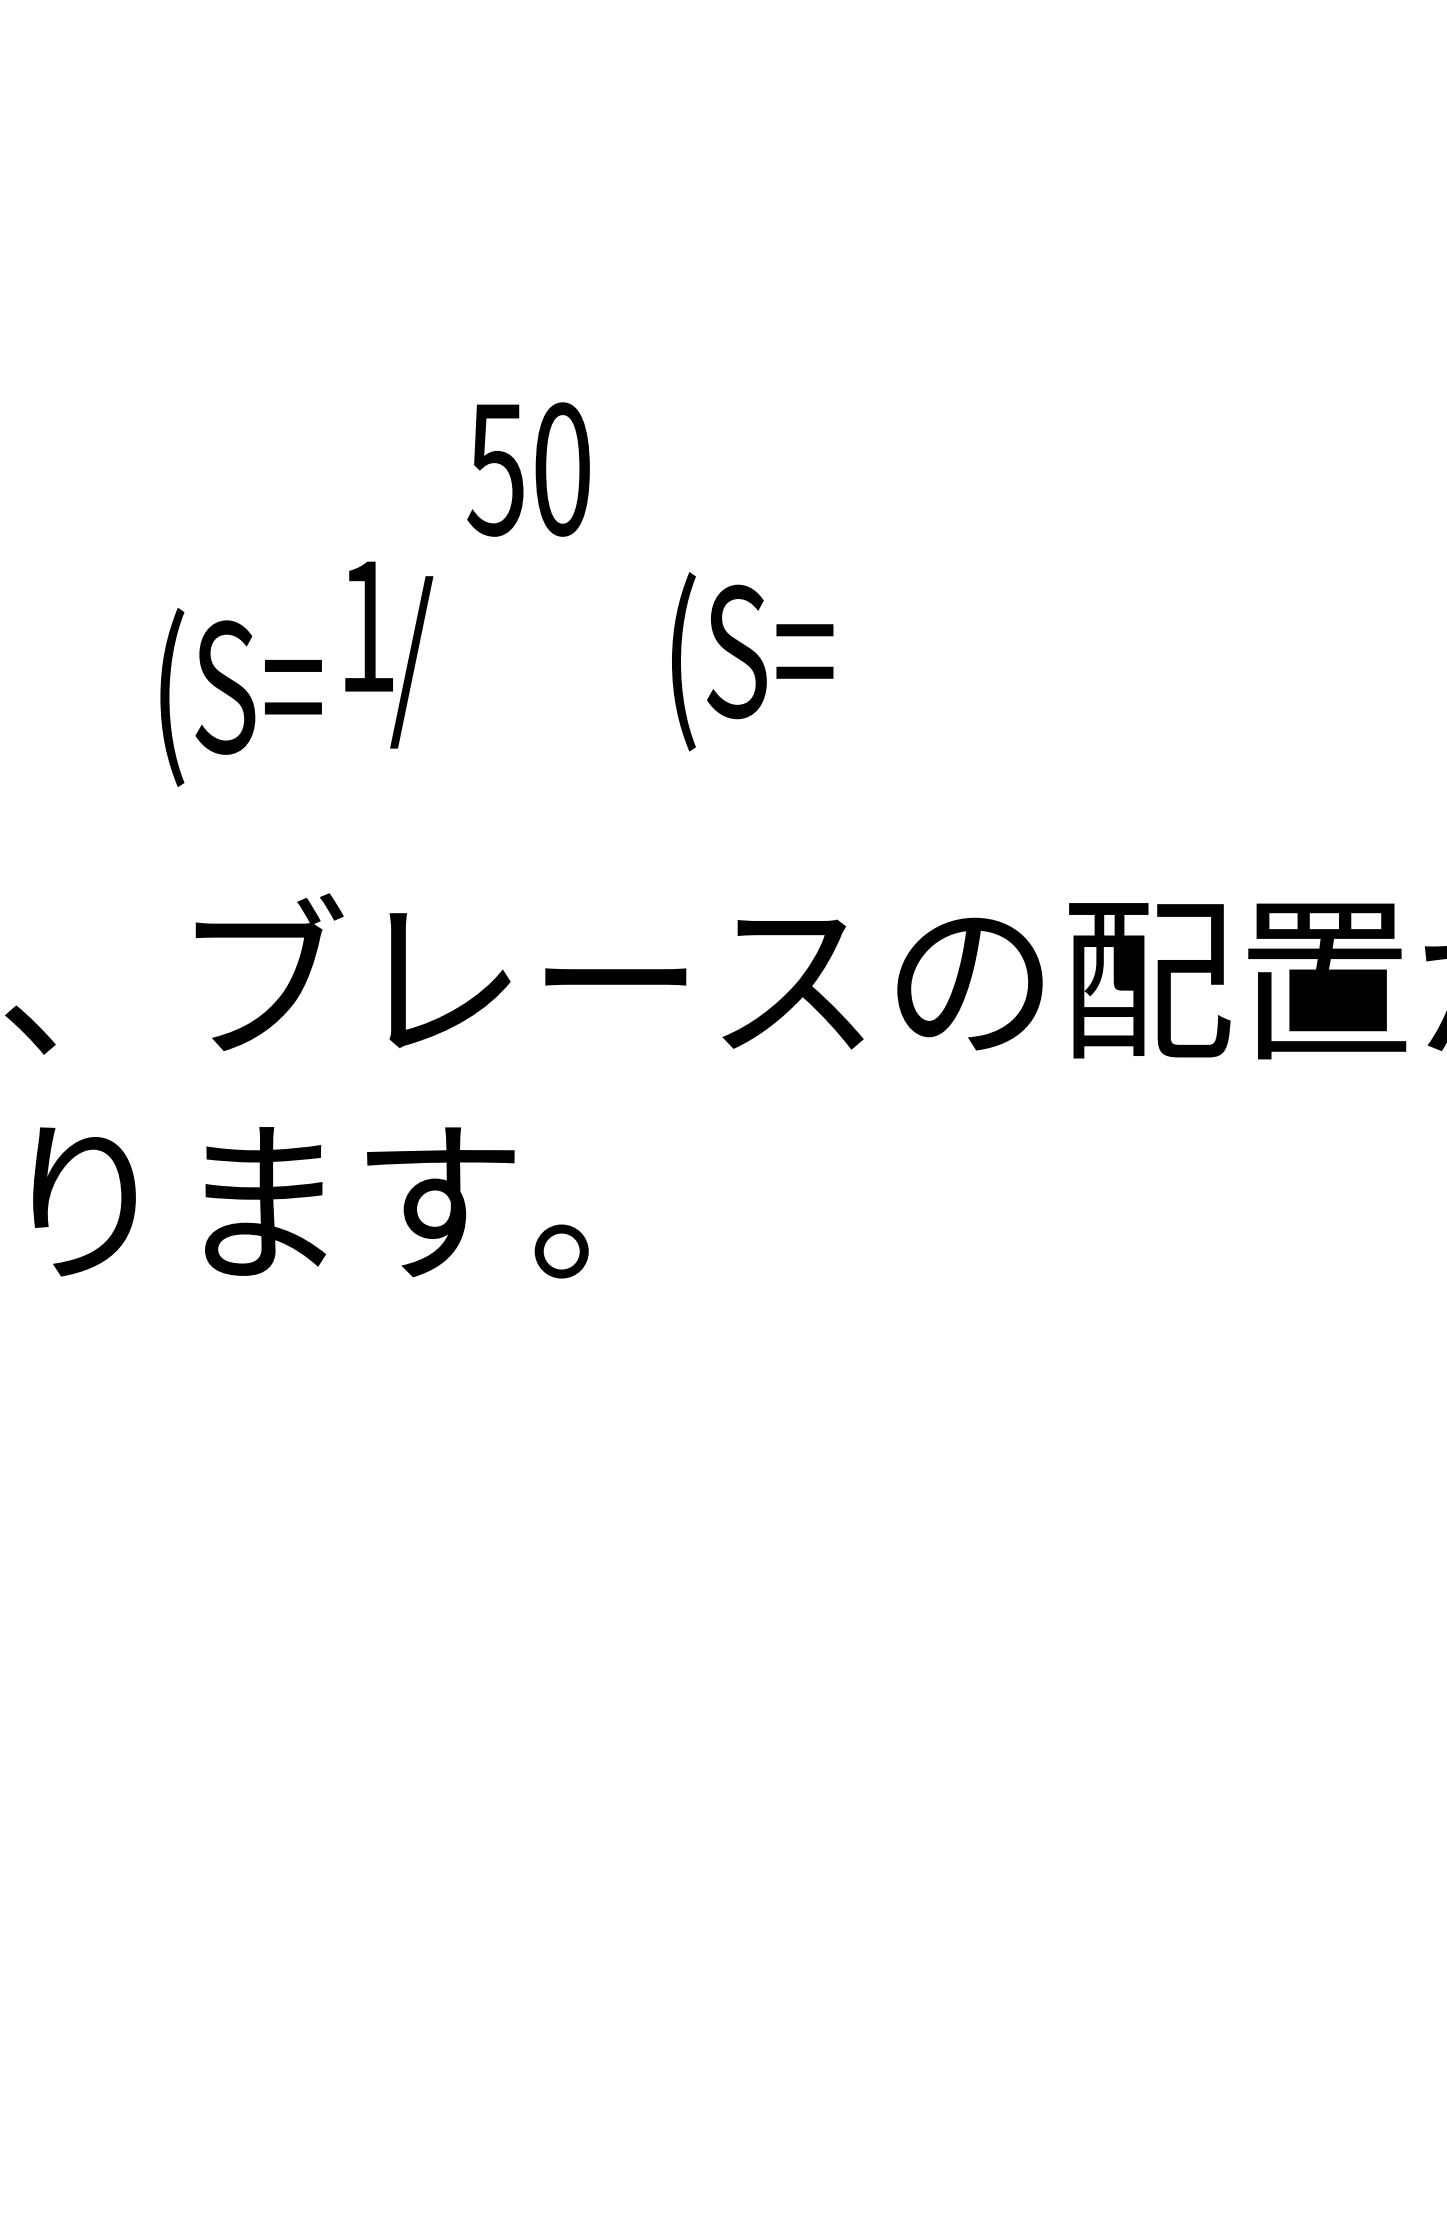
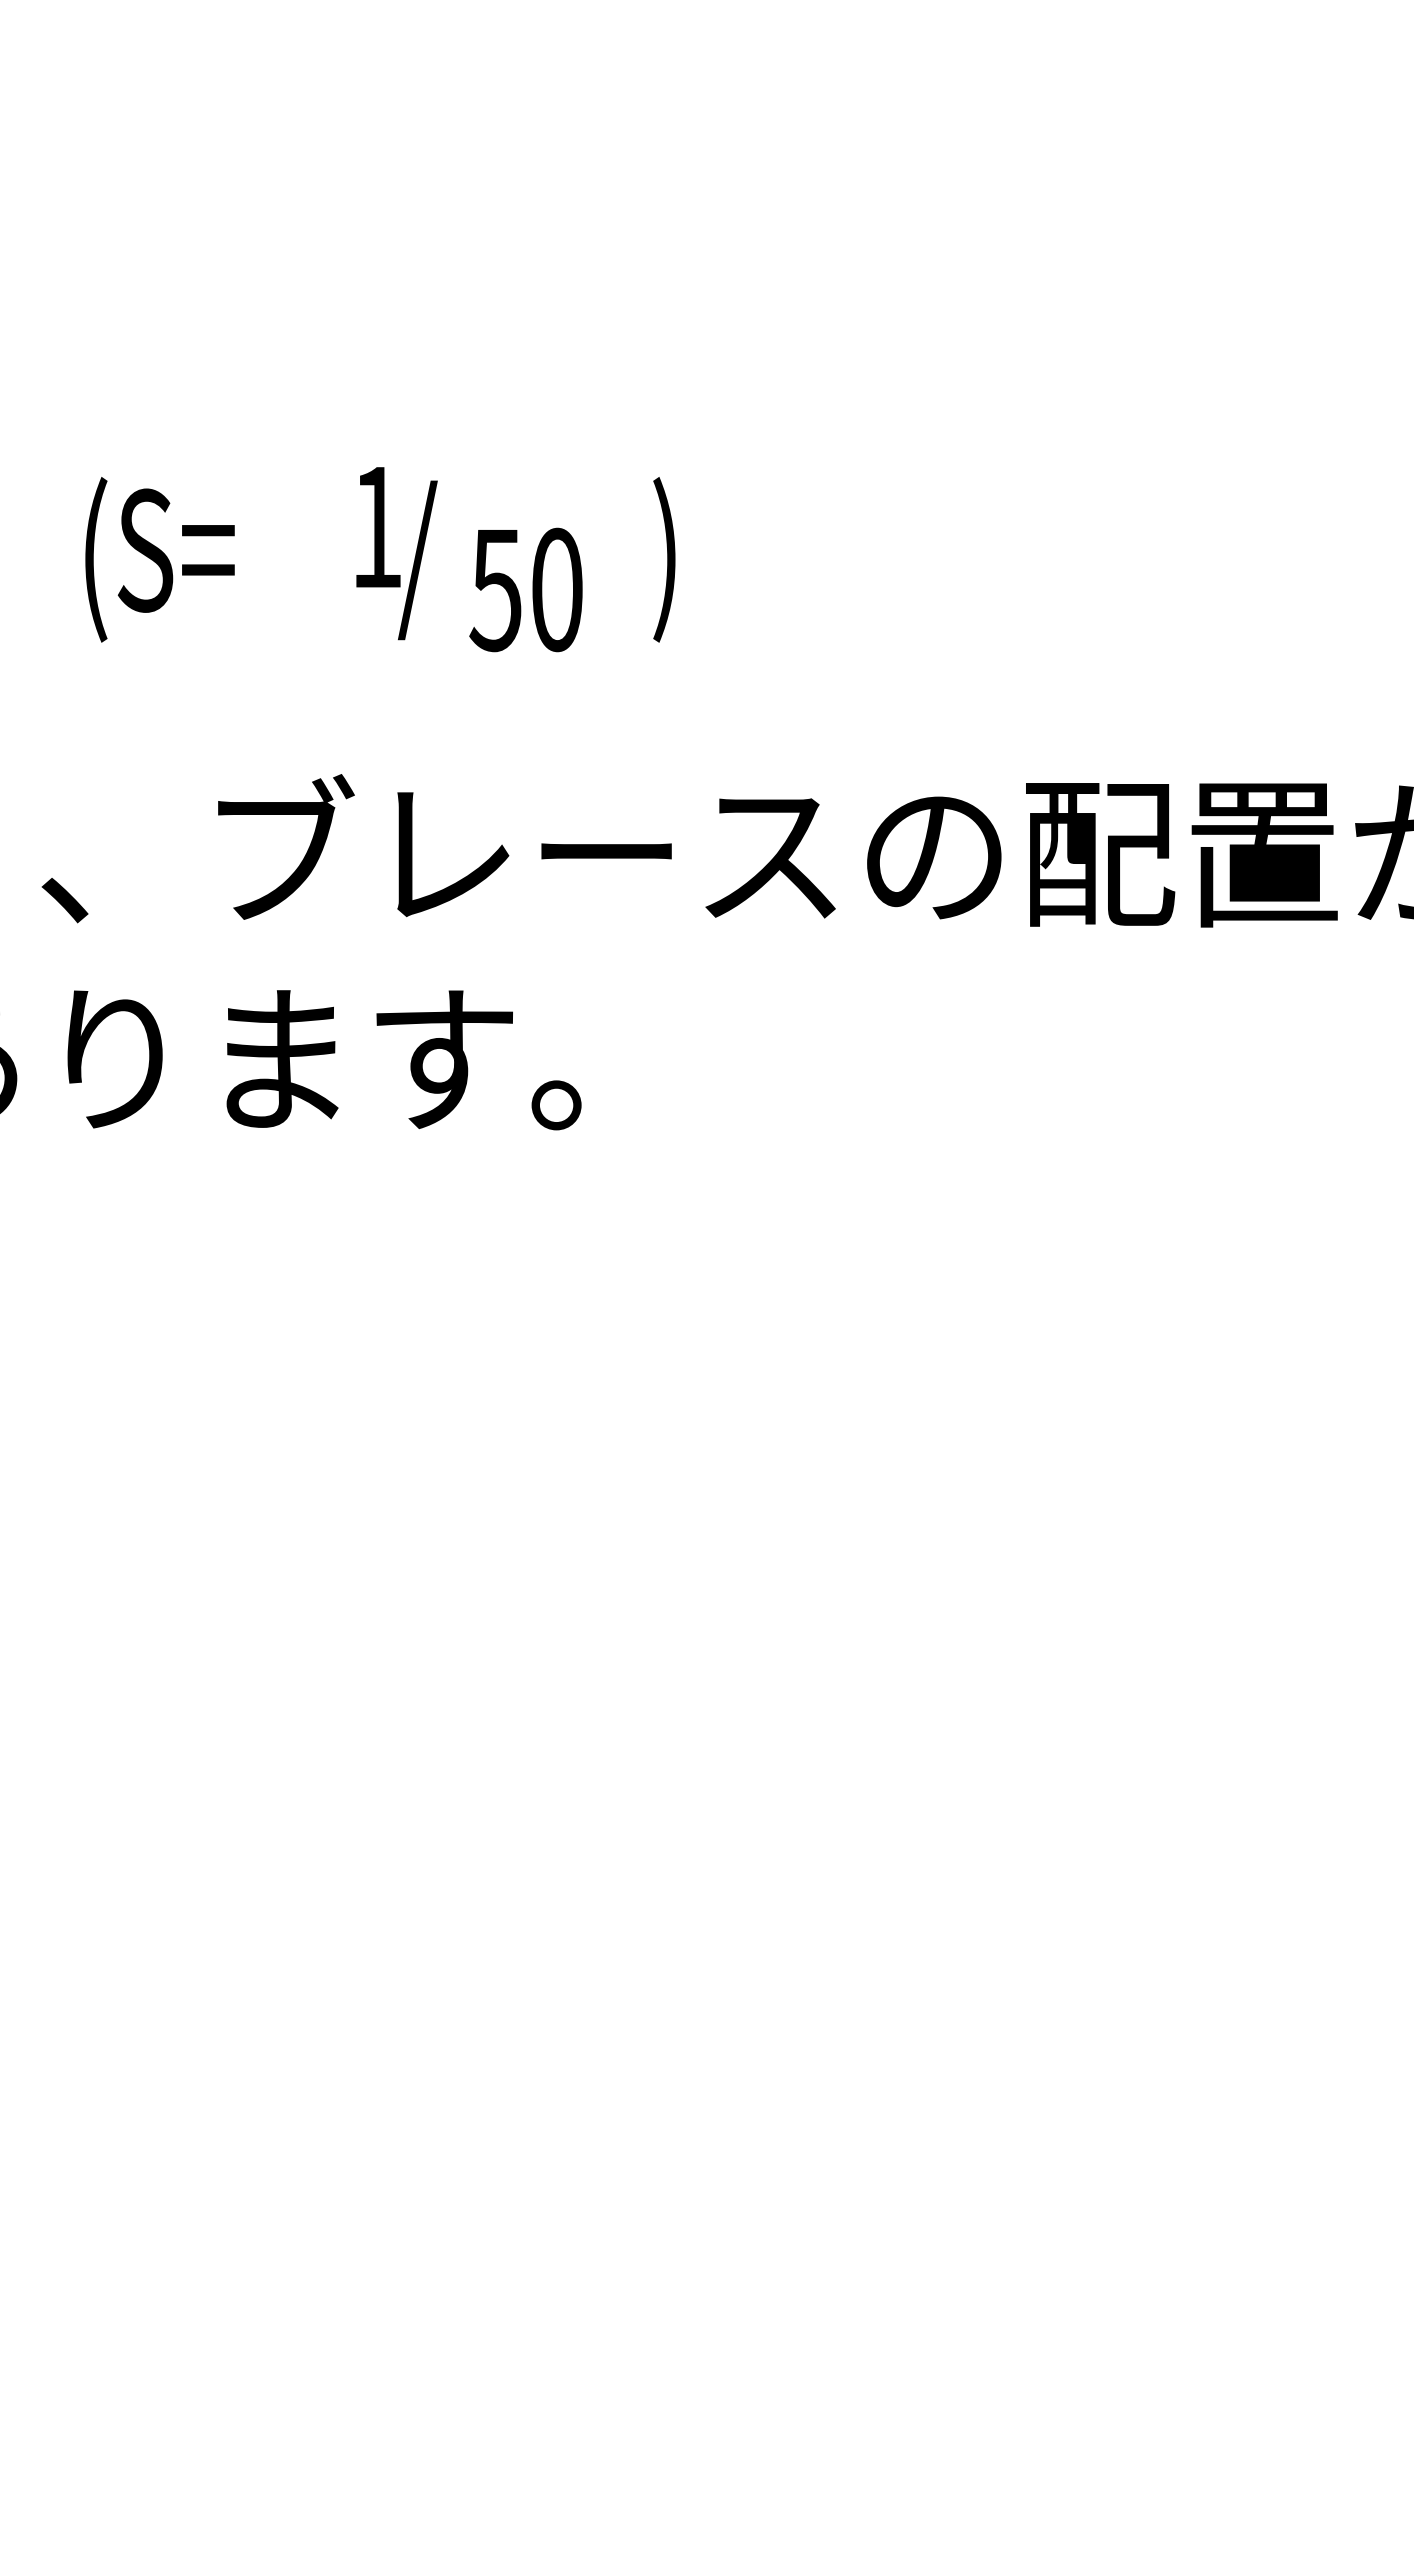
text: (528, 469) -> (525, 589), moved
text: (749, 661) -> (730, 559), (S= -> )
text: (240, 697) -> (159, 559), moved

